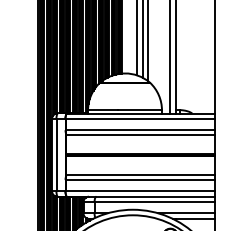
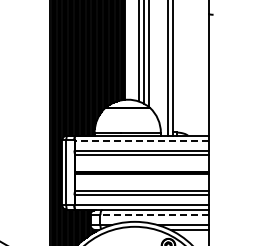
line: (140, 118) -> (141, 140), solid -> dashed
line: (154, 202) -> (154, 215), solid -> dashed

